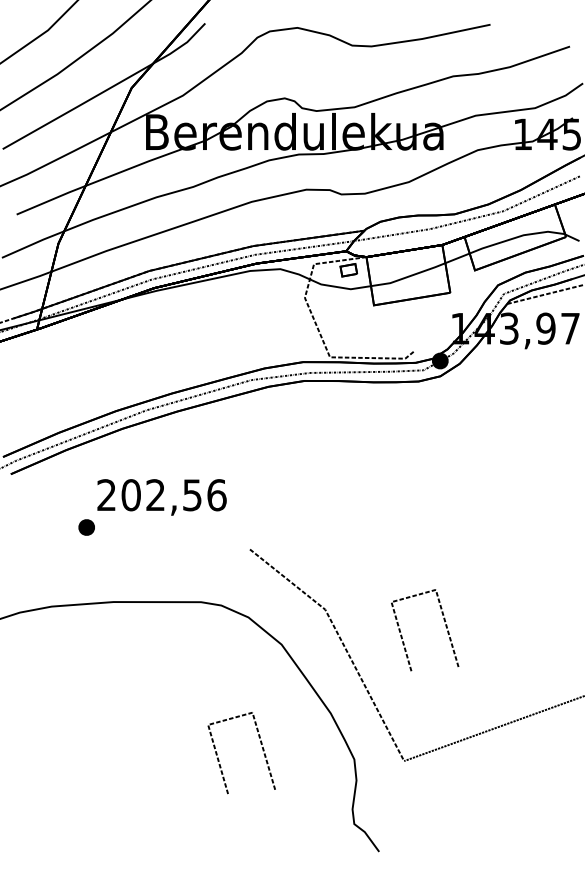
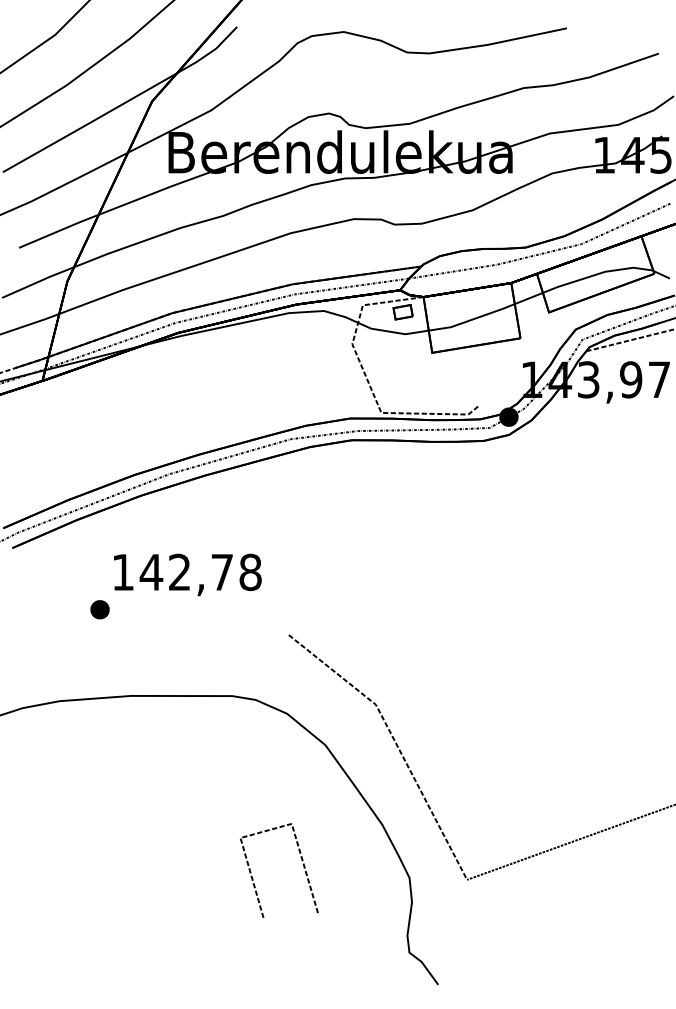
text: (161, 495) -> (186, 572), 202,56 -> 142,78
line: (445, 625) -> (514, 722), removed

